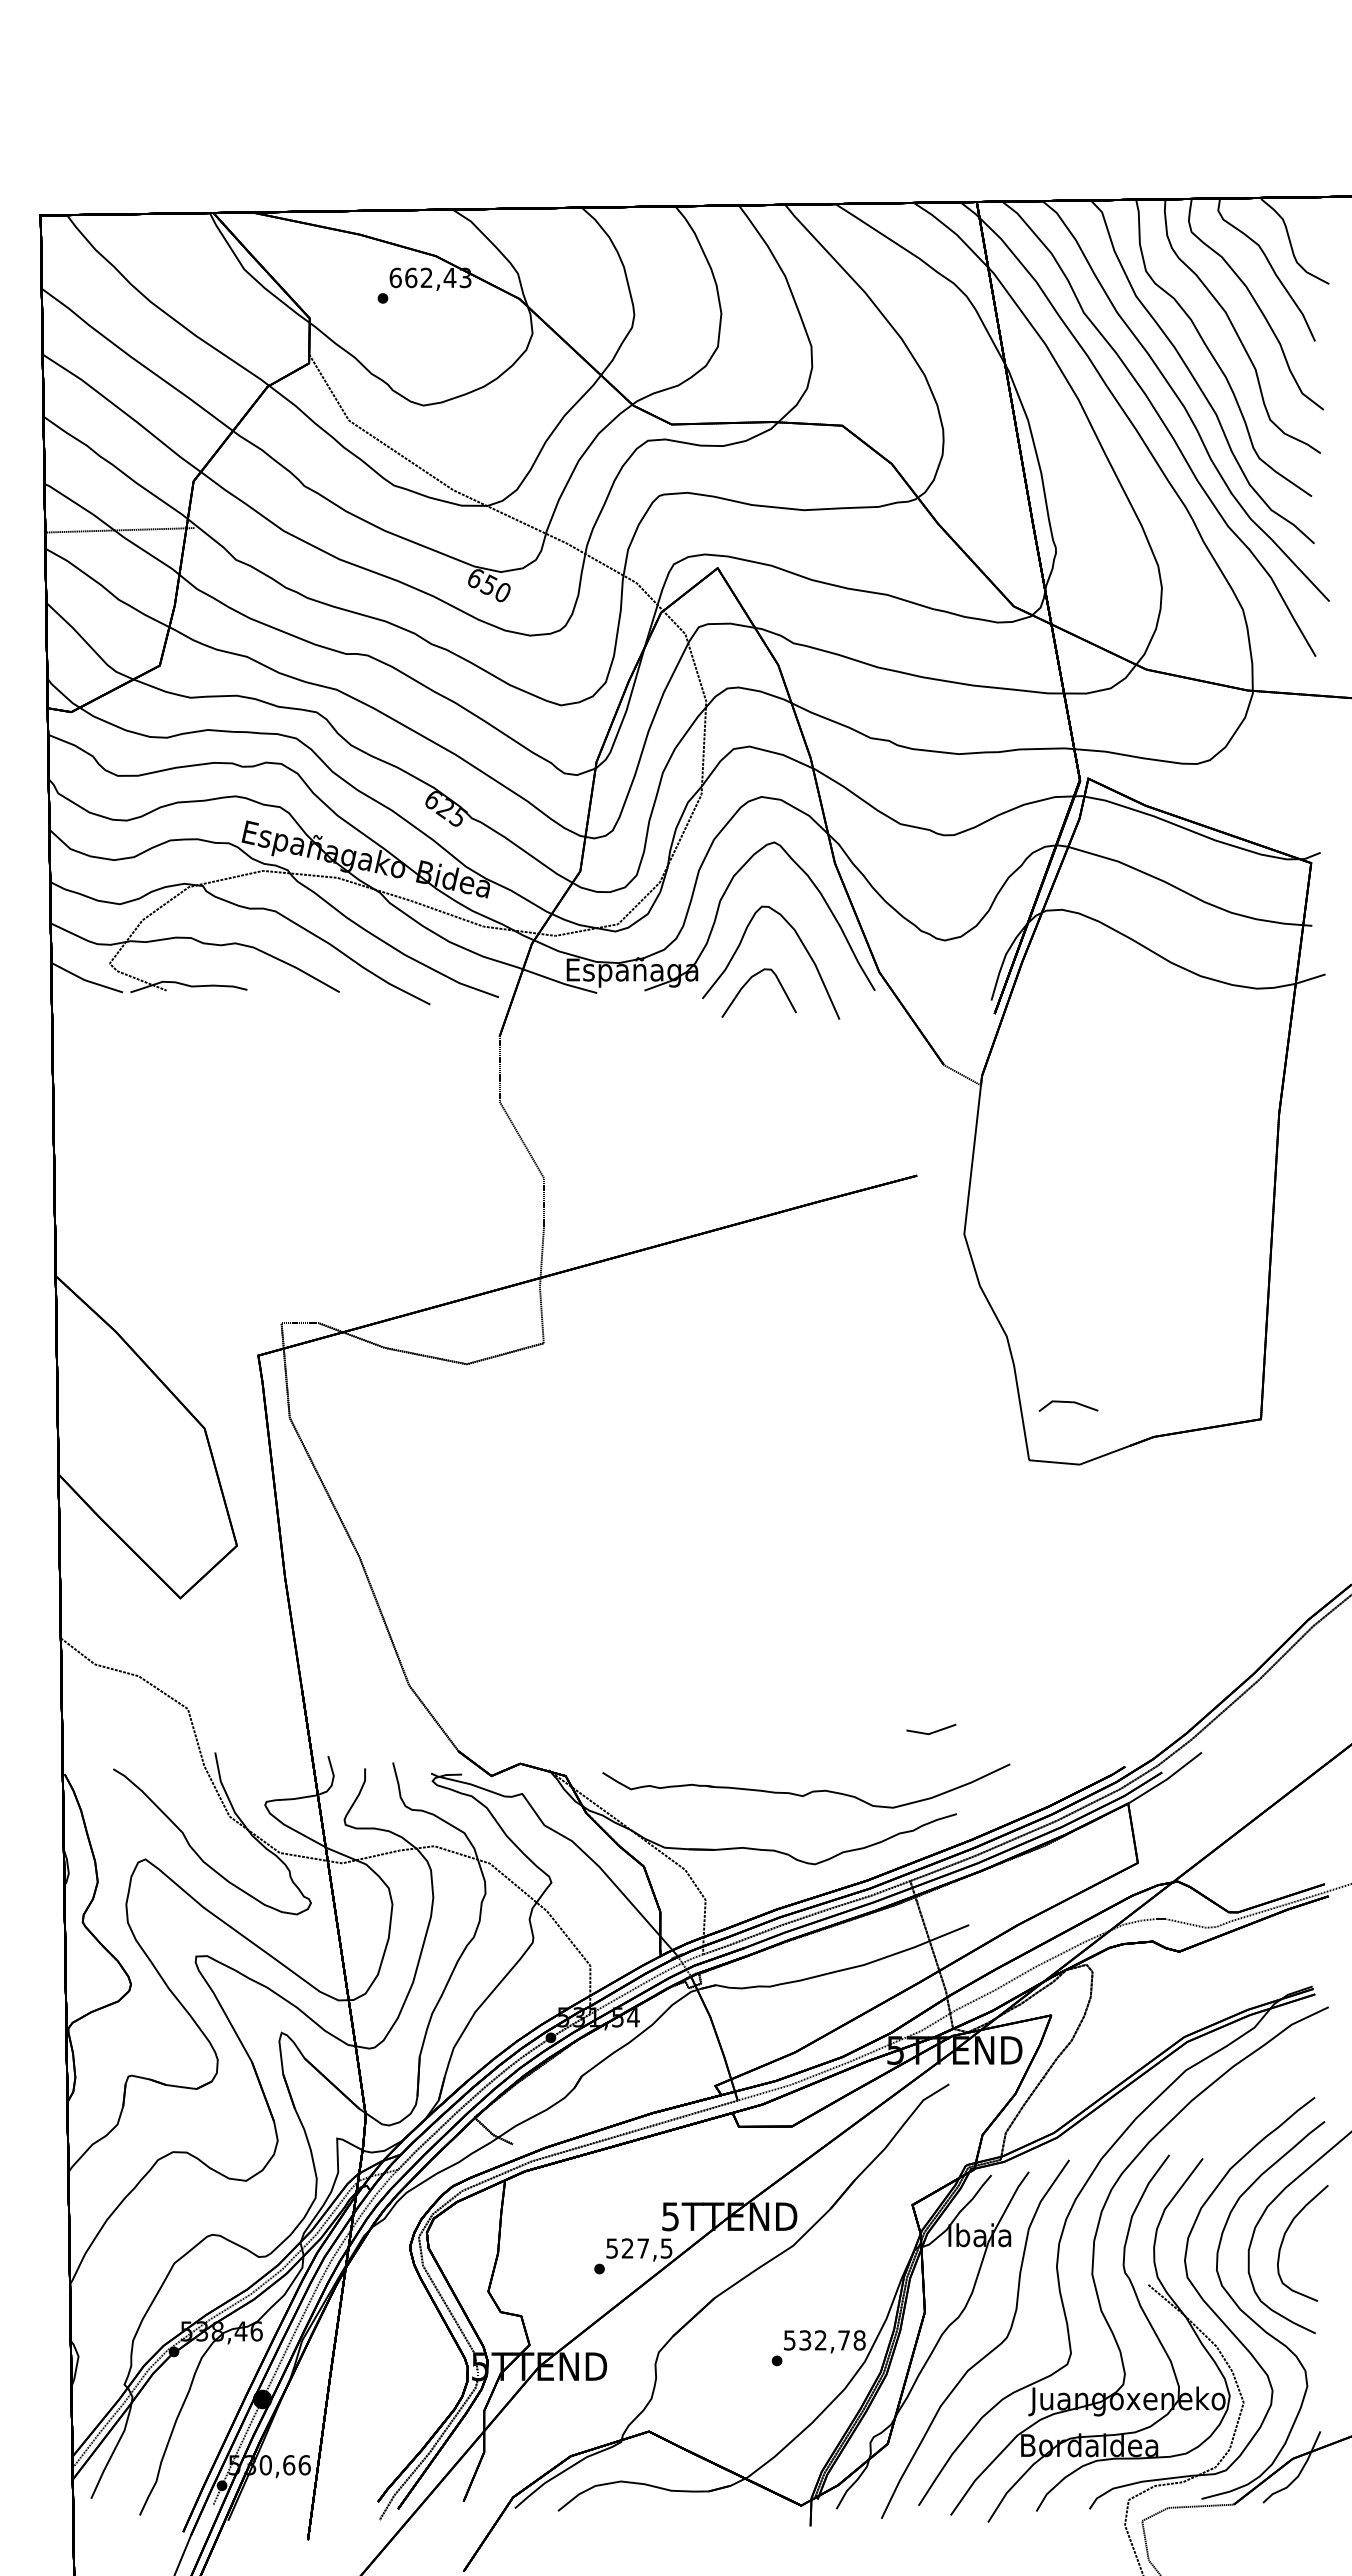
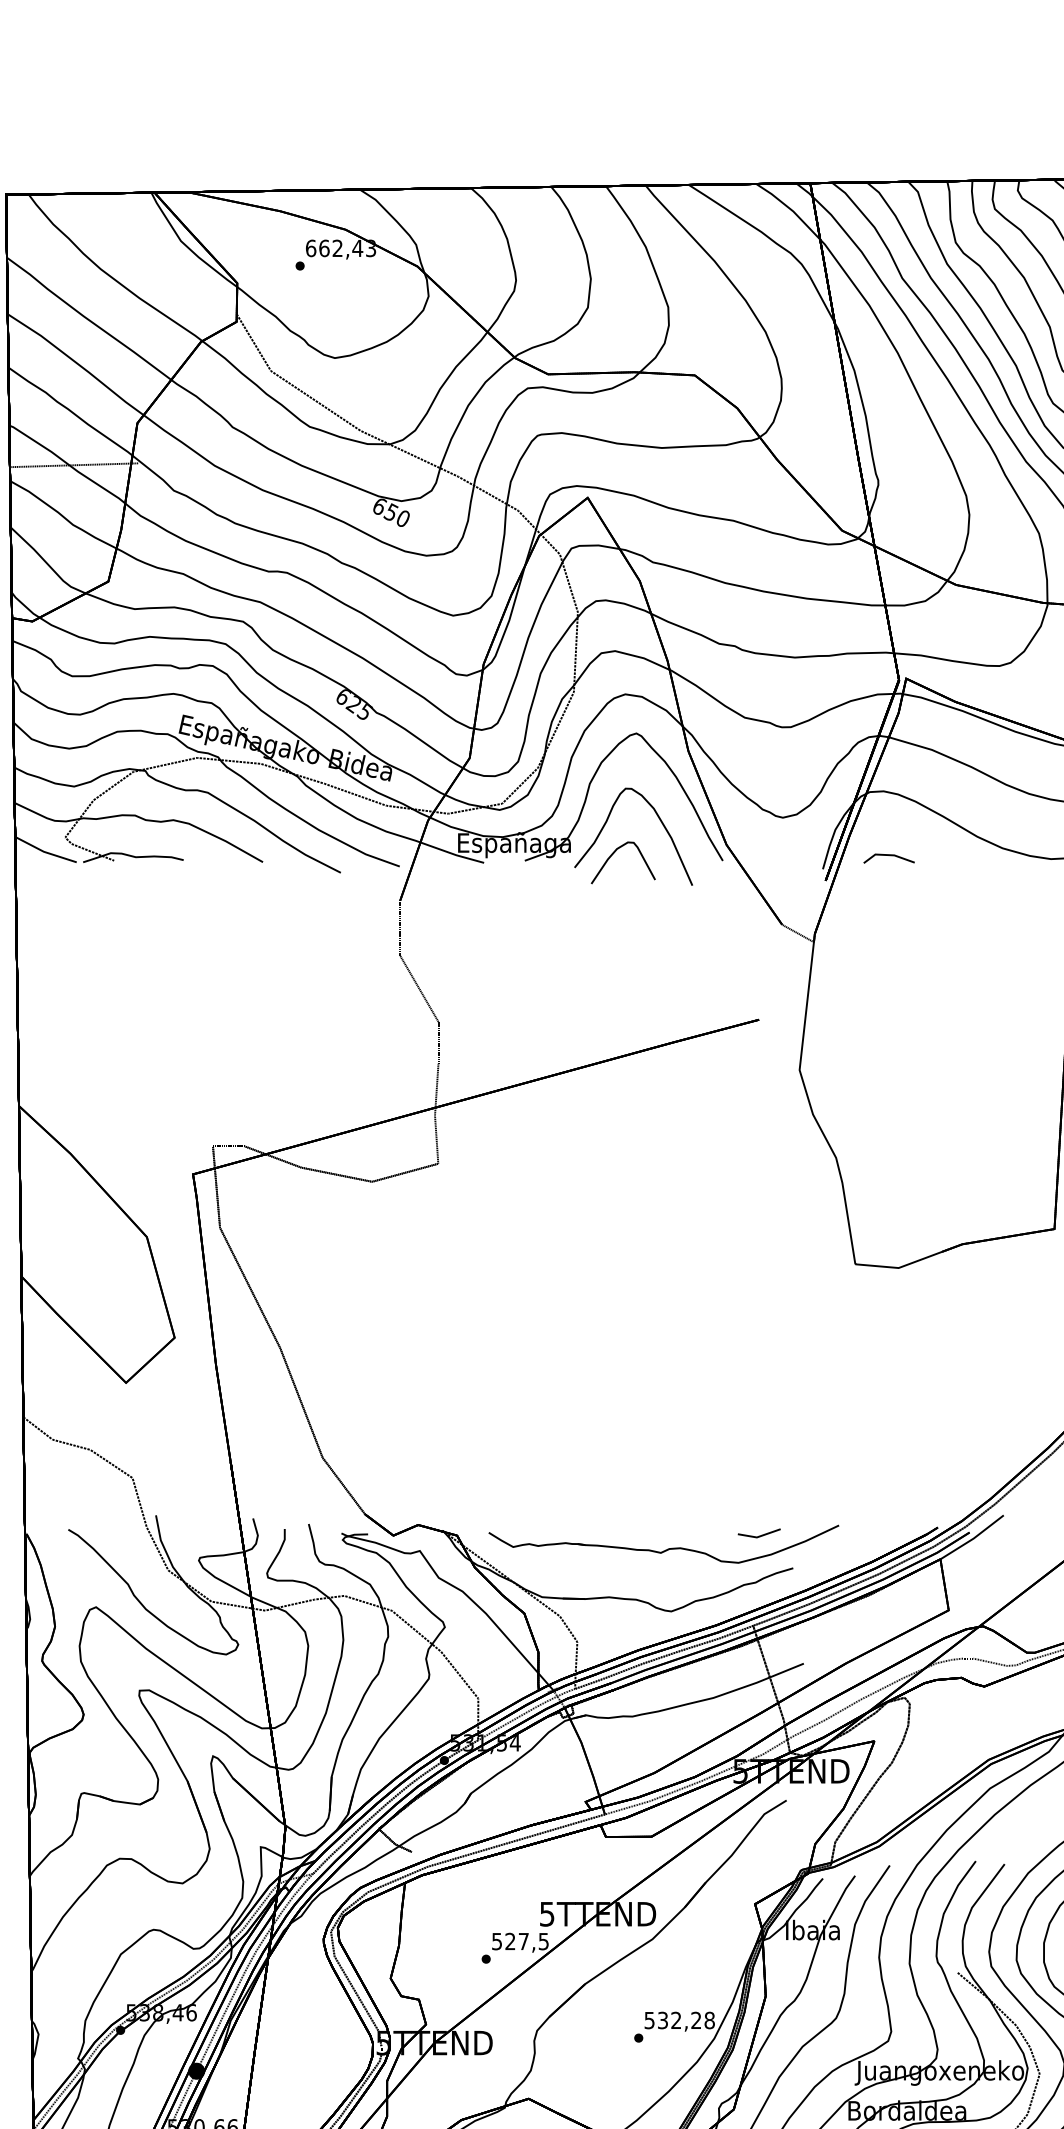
line: (1070, 1403) -> (890, 856), moved
part: (931, 1729) -> (759, 1533), moved
text: (843, 2340) -> (695, 2020), 532,78 -> 532,28

